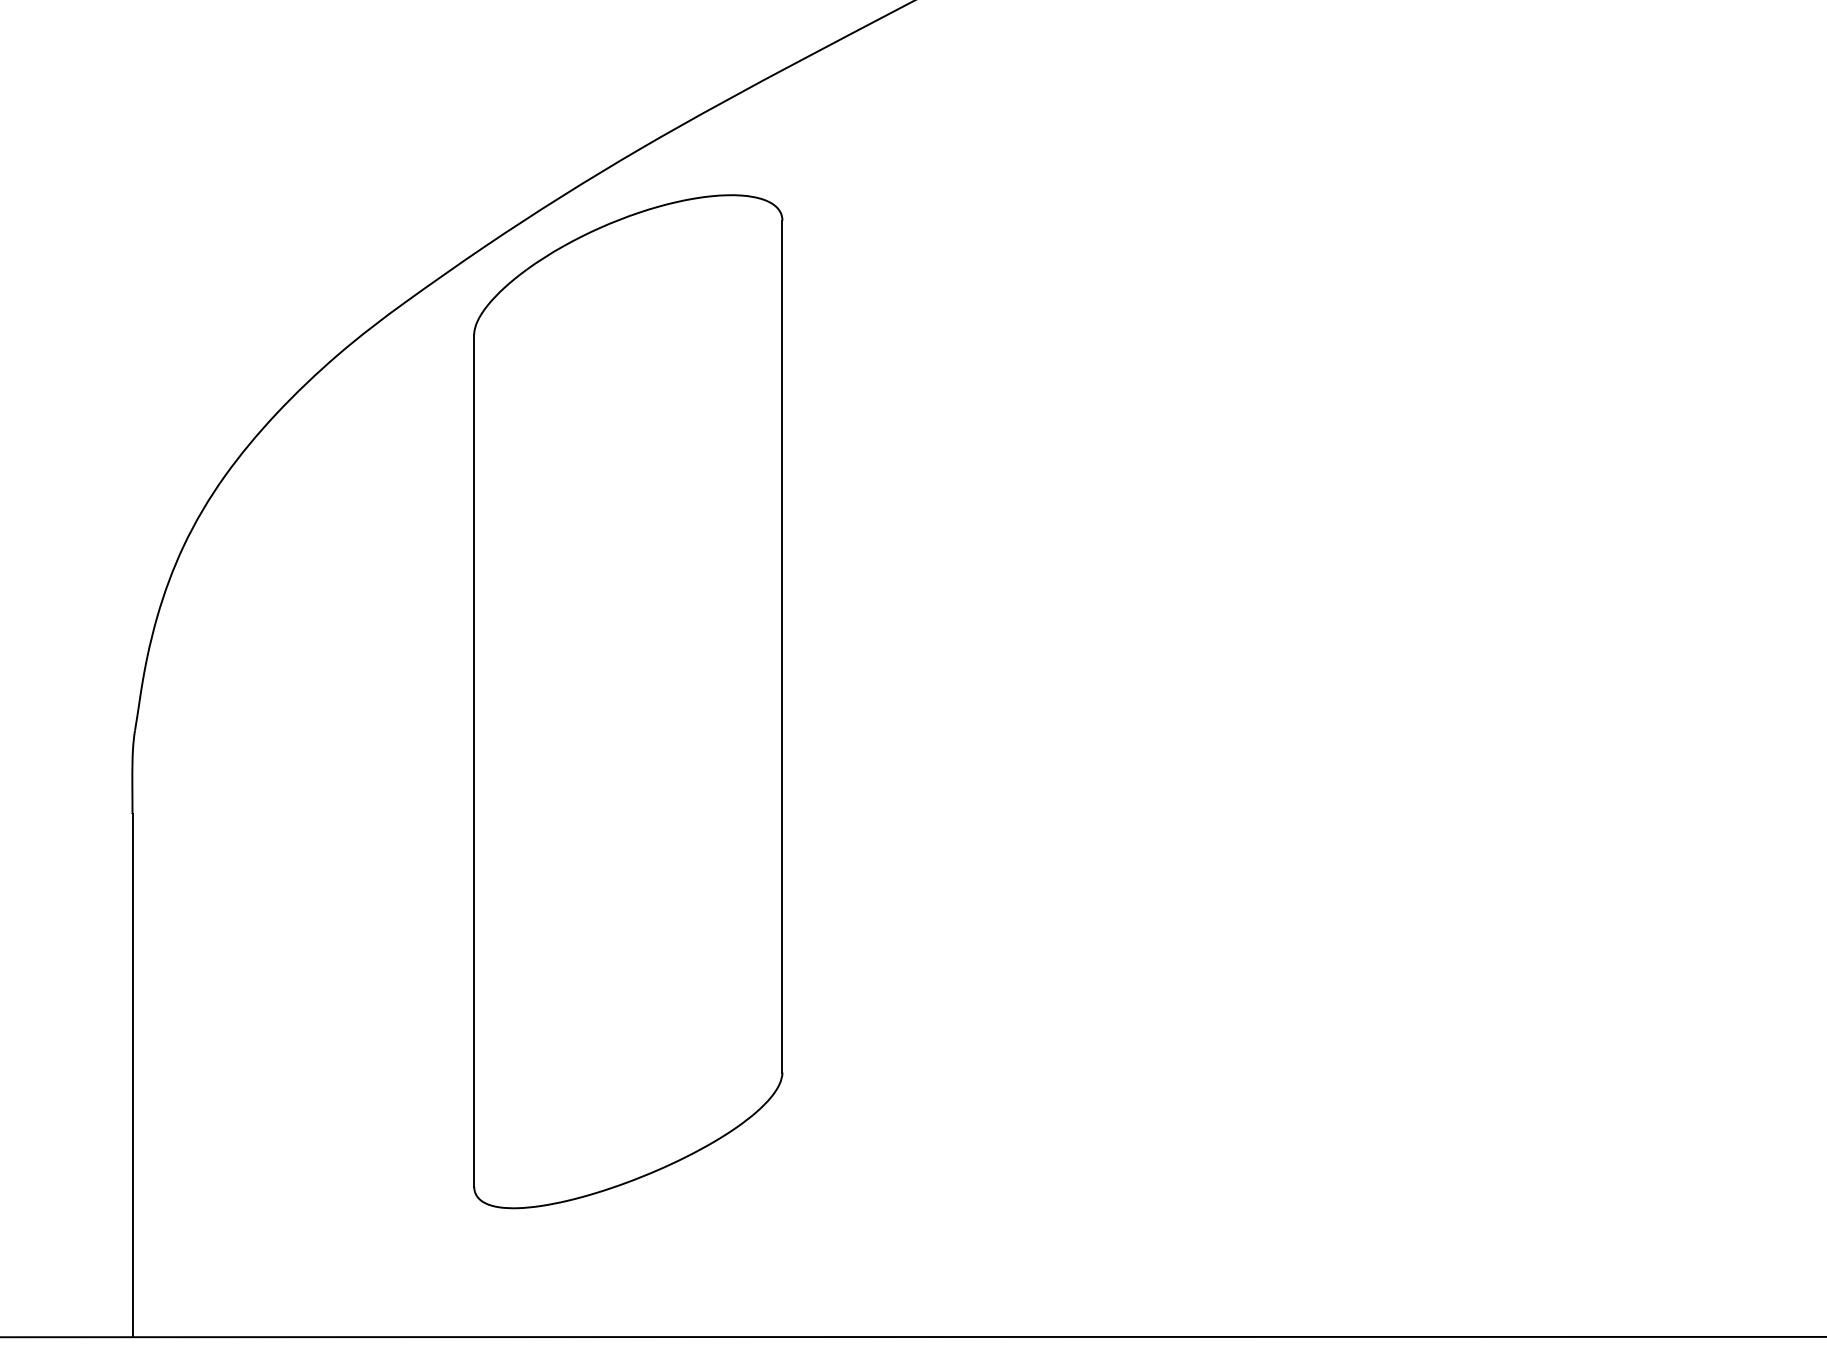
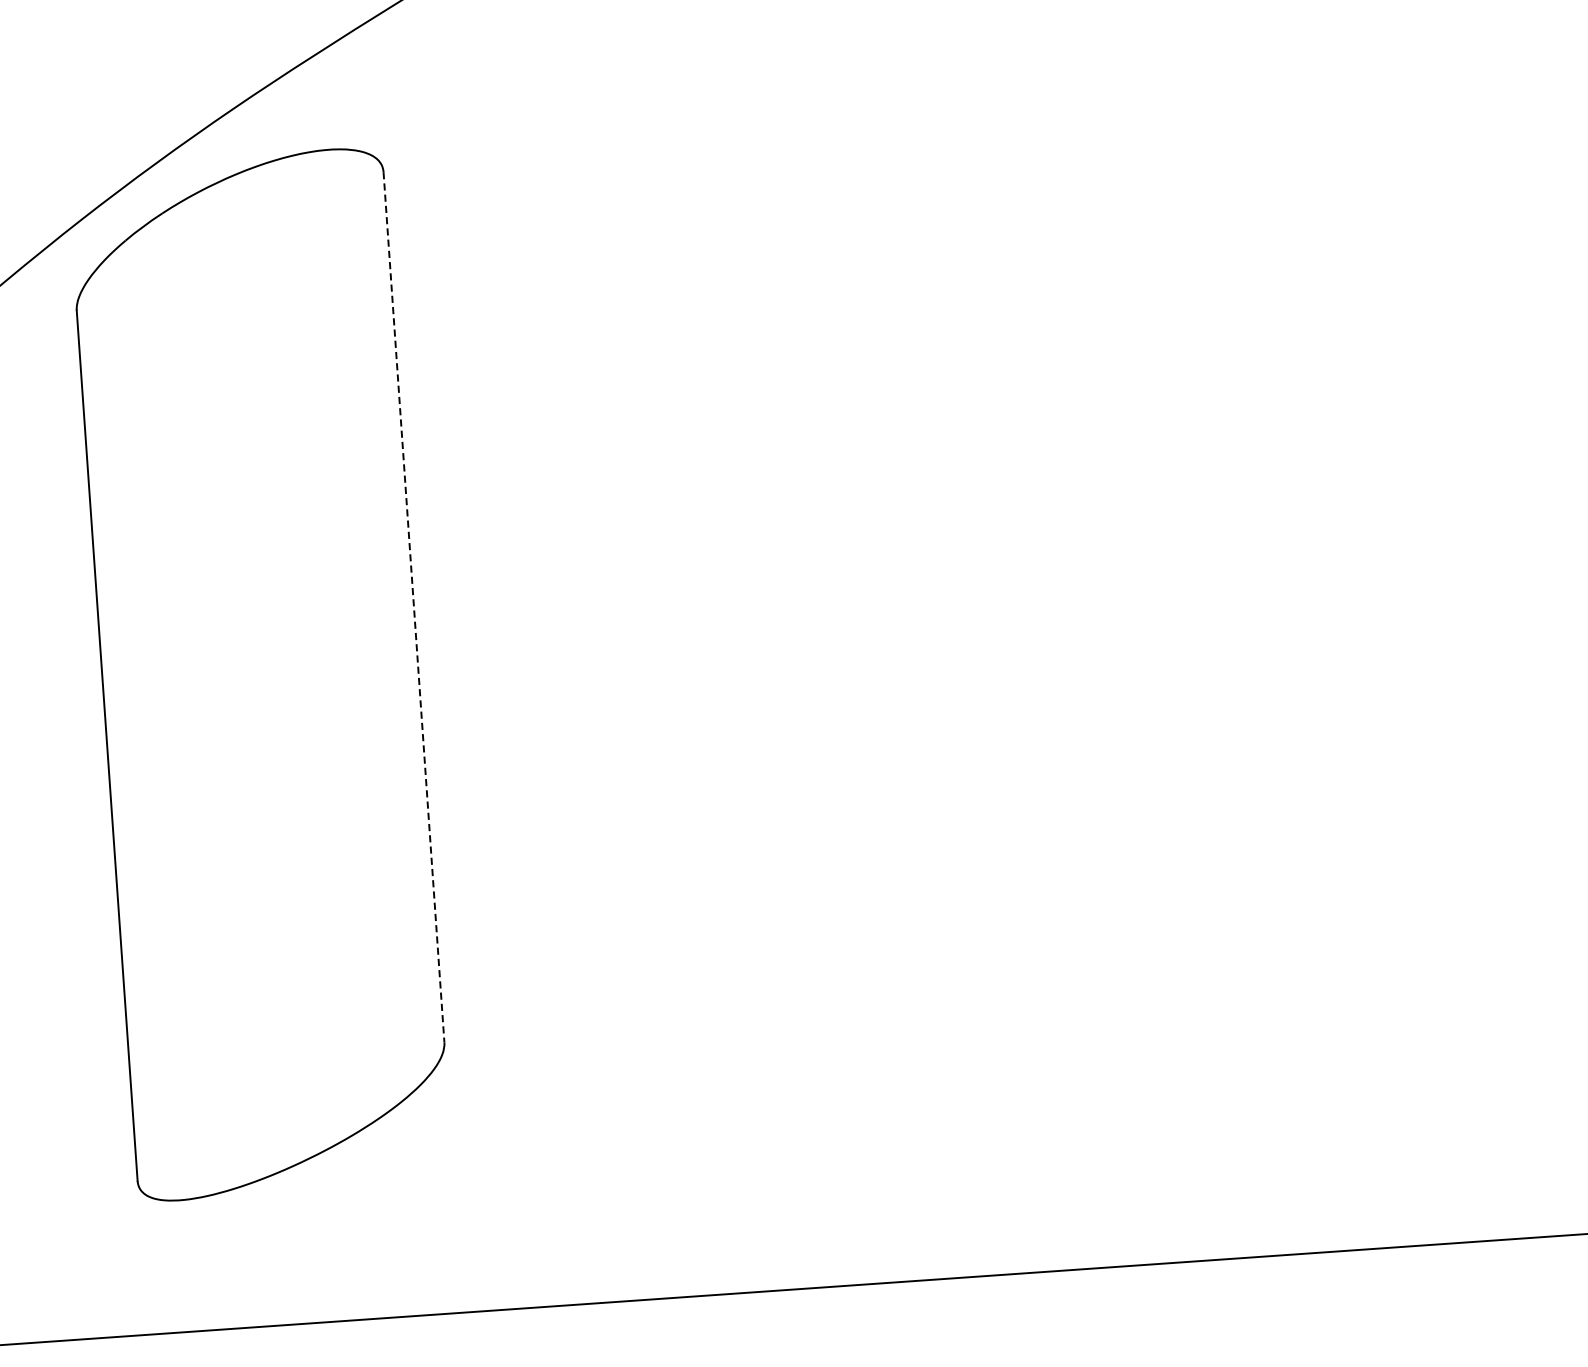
line: (782, 646) -> (414, 607), solid -> dashed

